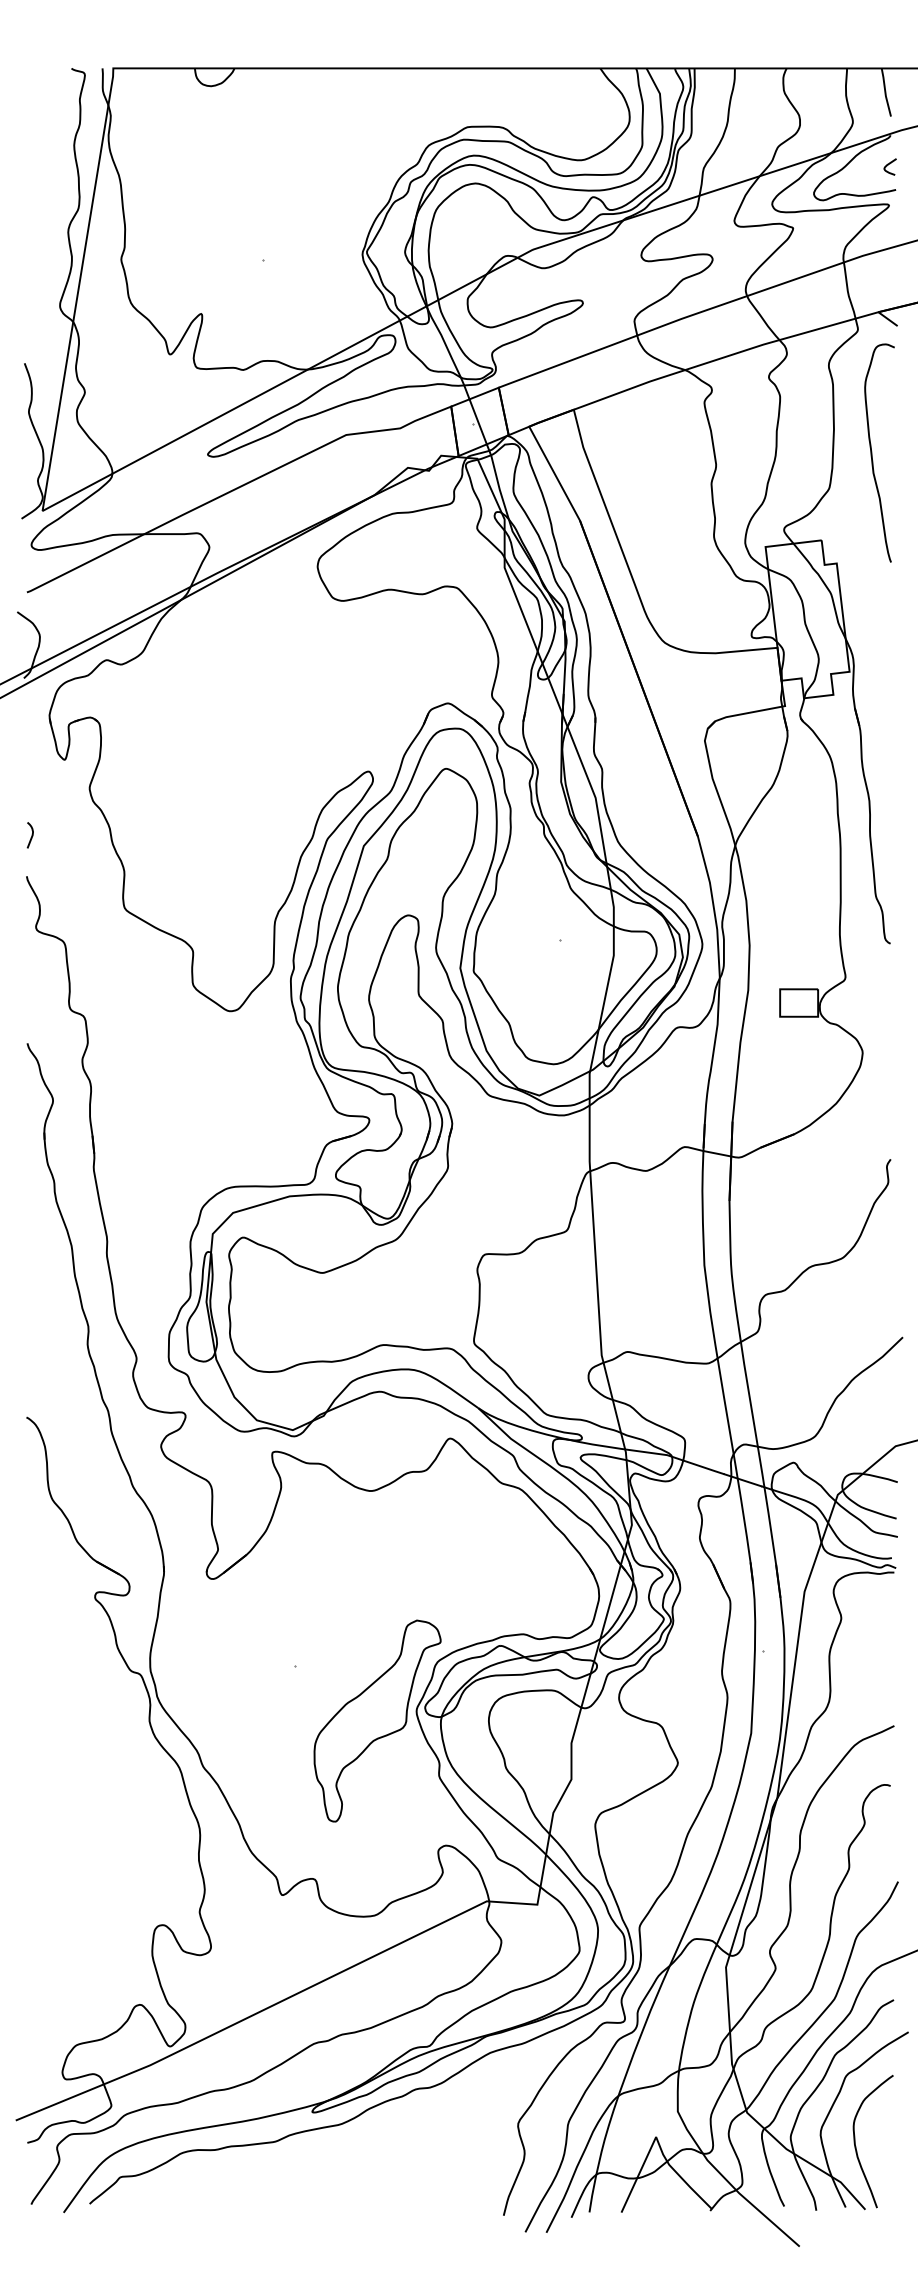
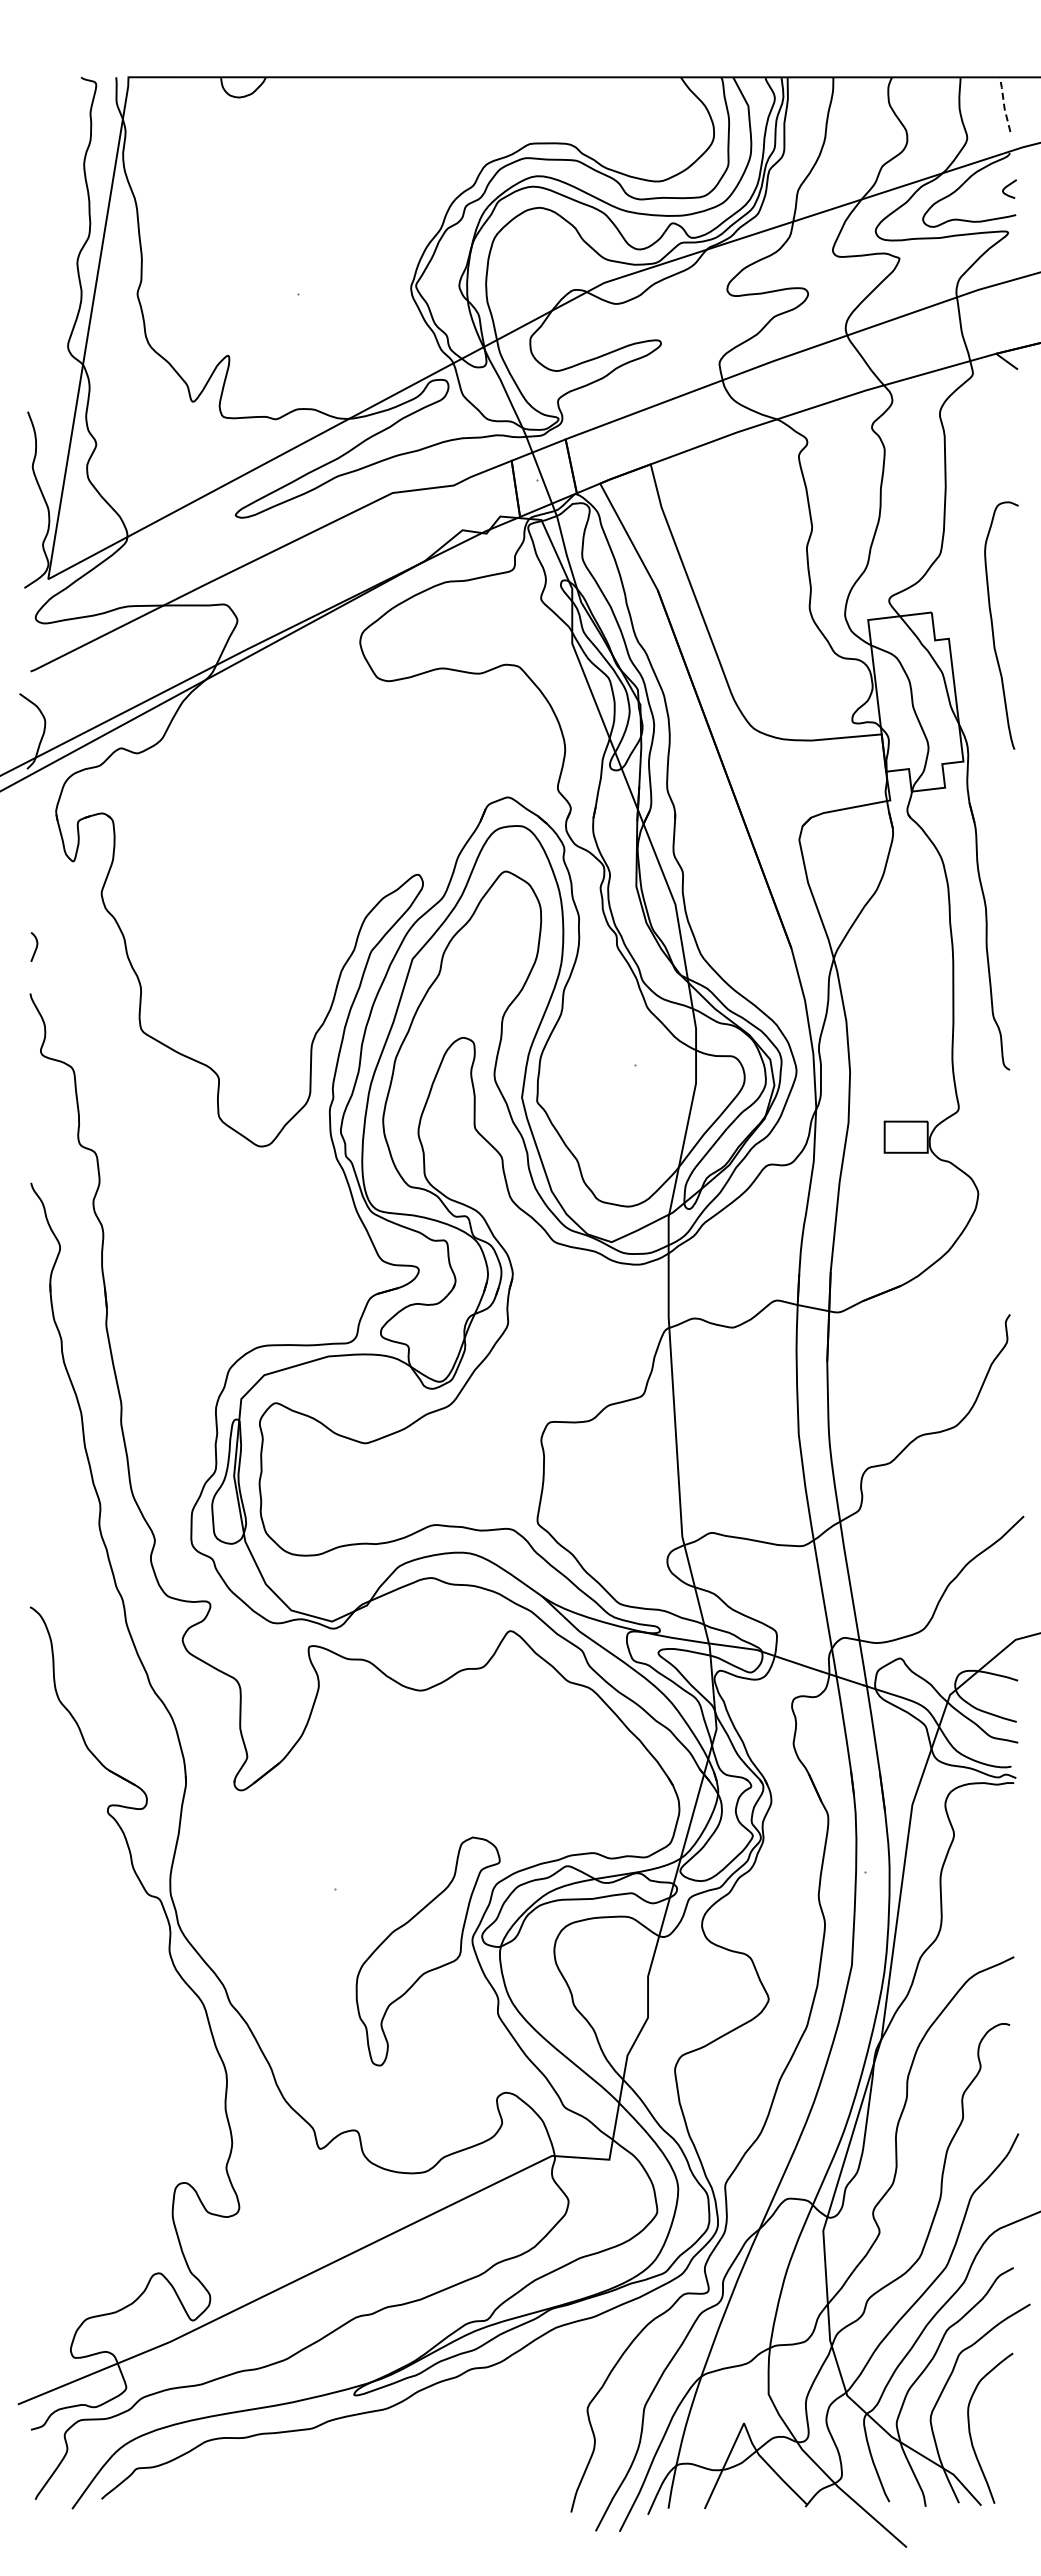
line: (884, 92) -> (1003, 104), solid -> dashed
curve: (872, 453) -> (993, 625), moved

